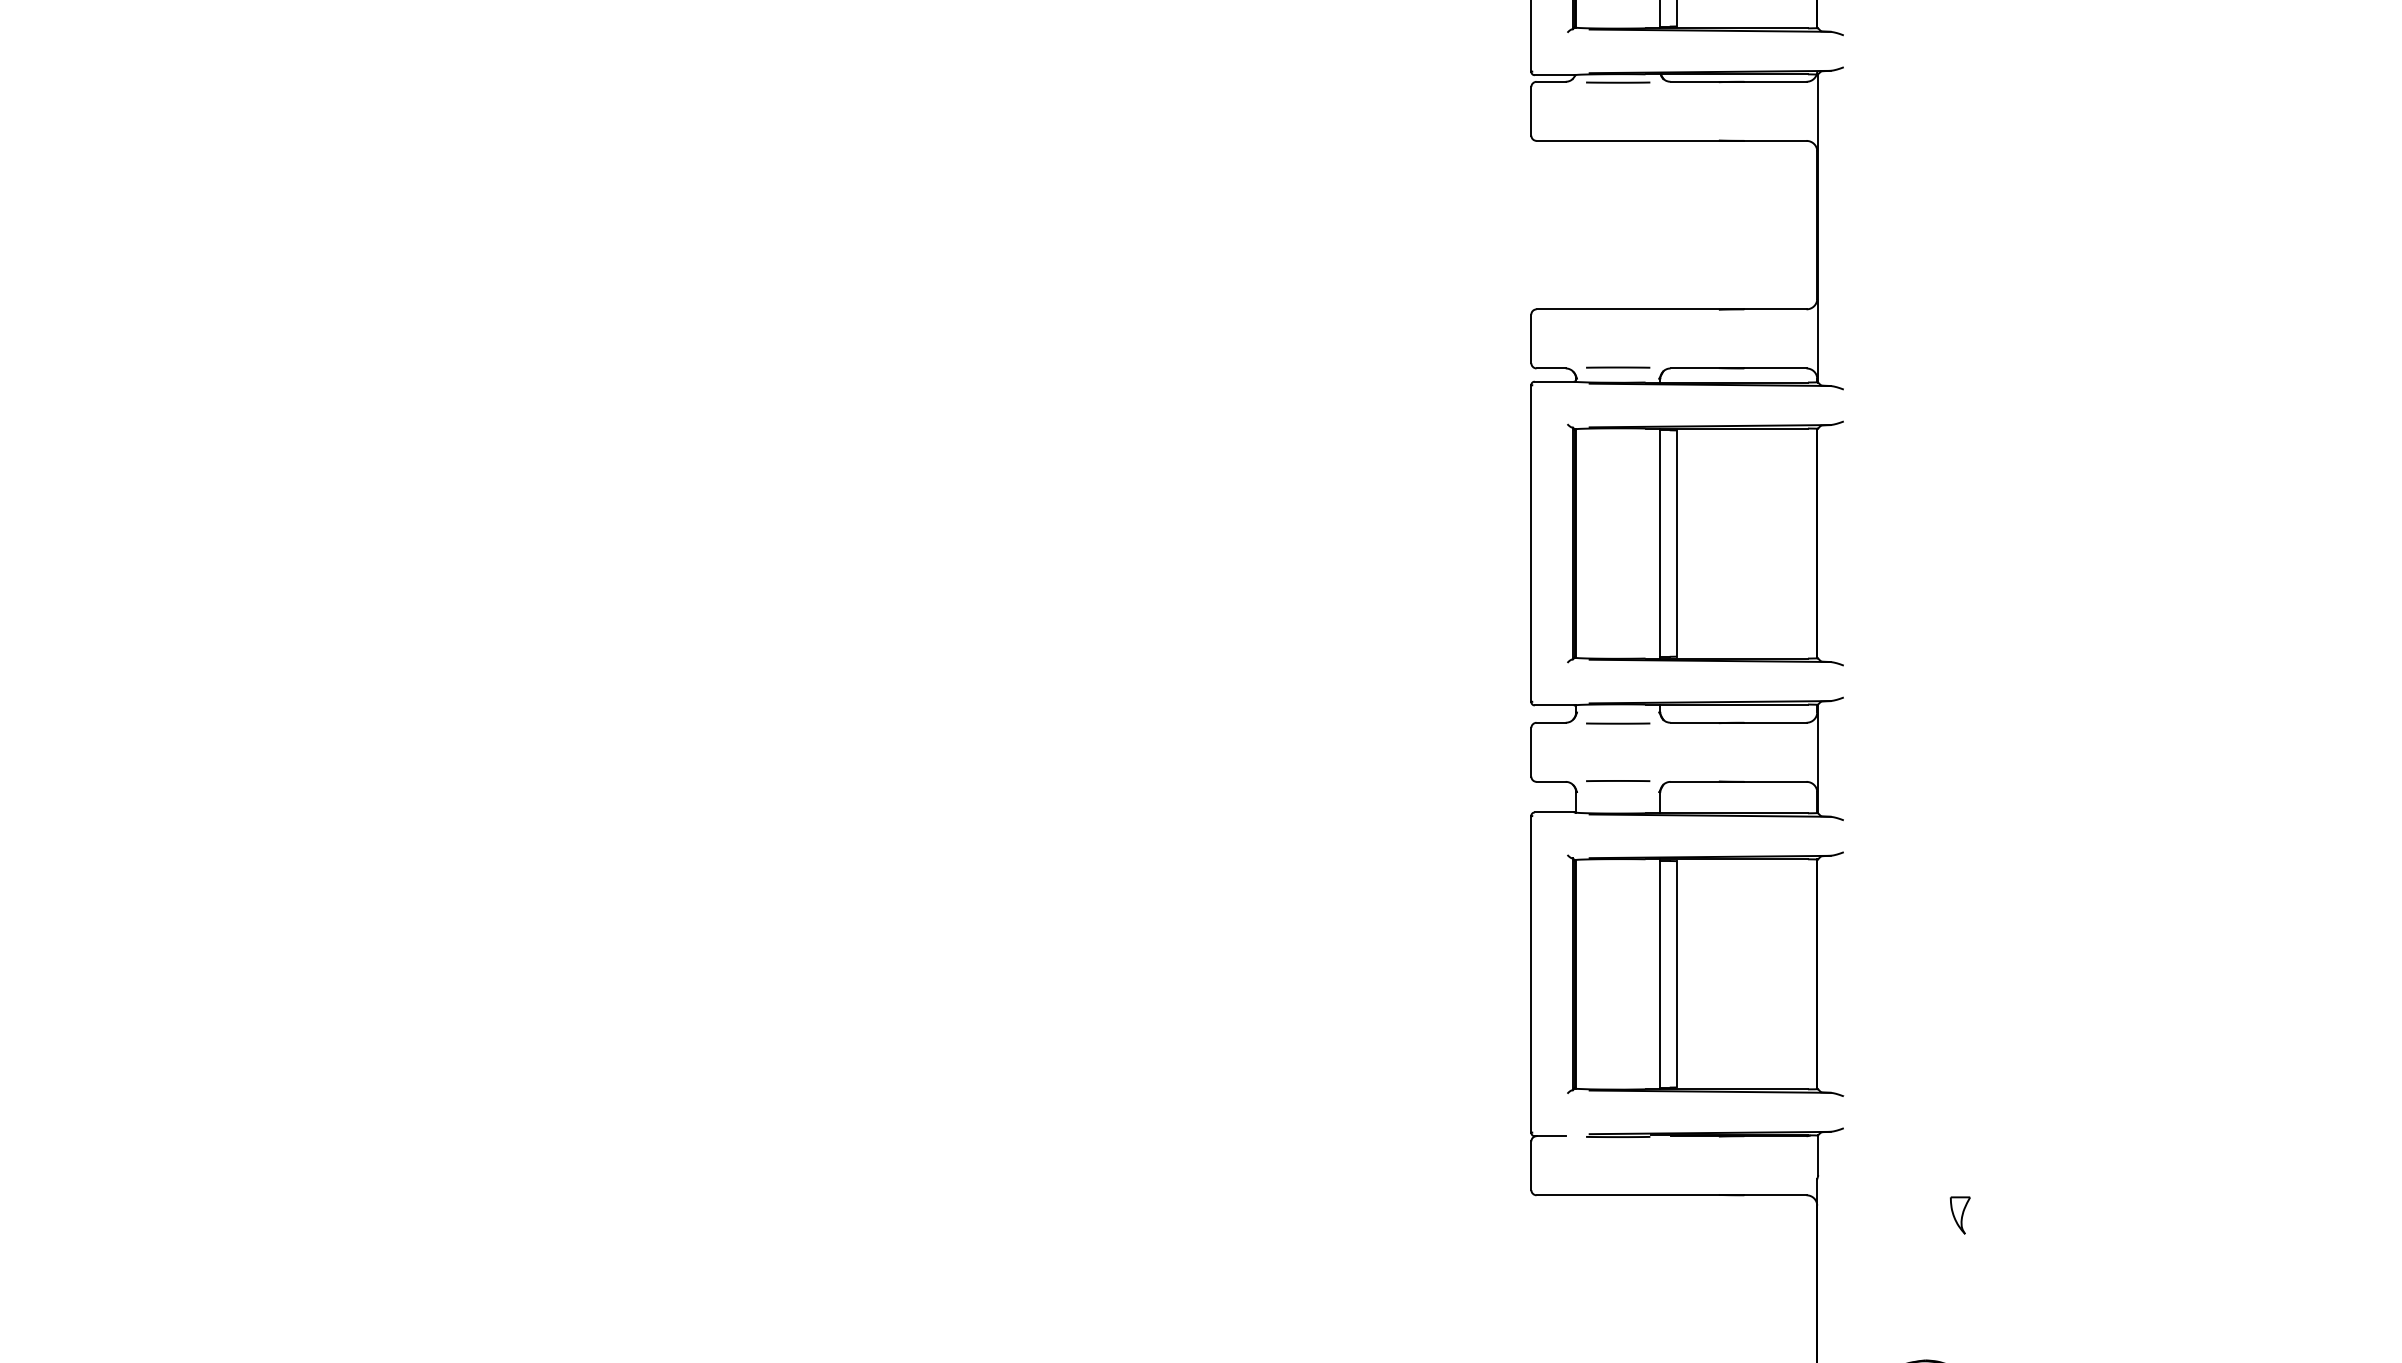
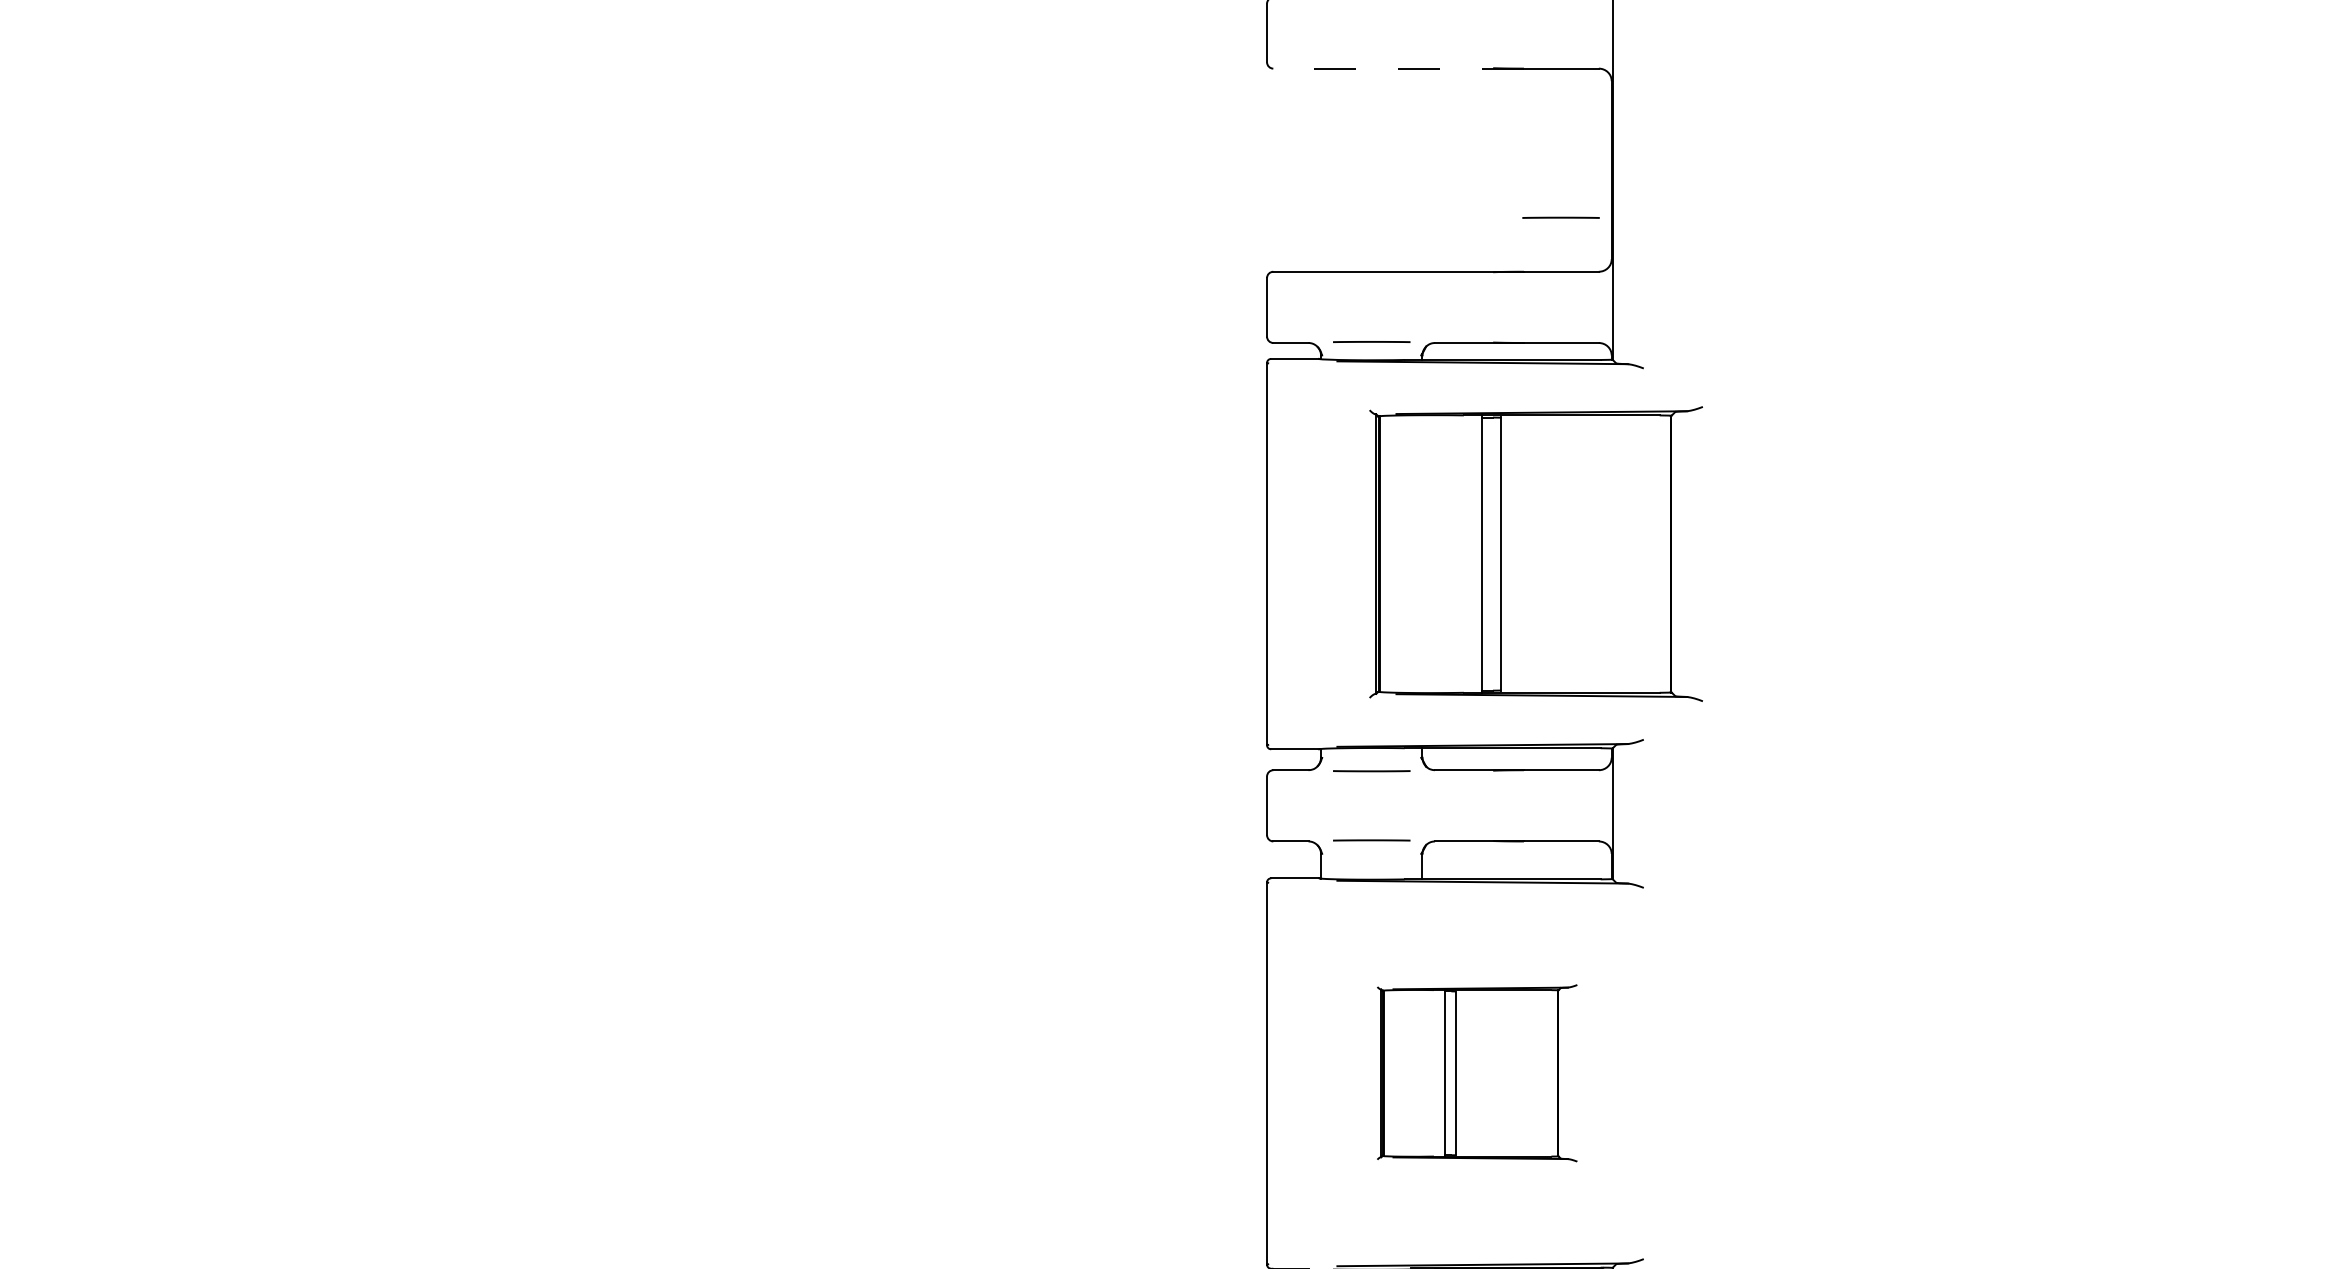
line: (1640, 140) -> (1398, 68), solid -> dashed
line: (1775, 264) -> (1561, 217), added
part: (1705, 543) -> (1536, 554), moved
part: (1705, 973) -> (1477, 1072), size x0.6

